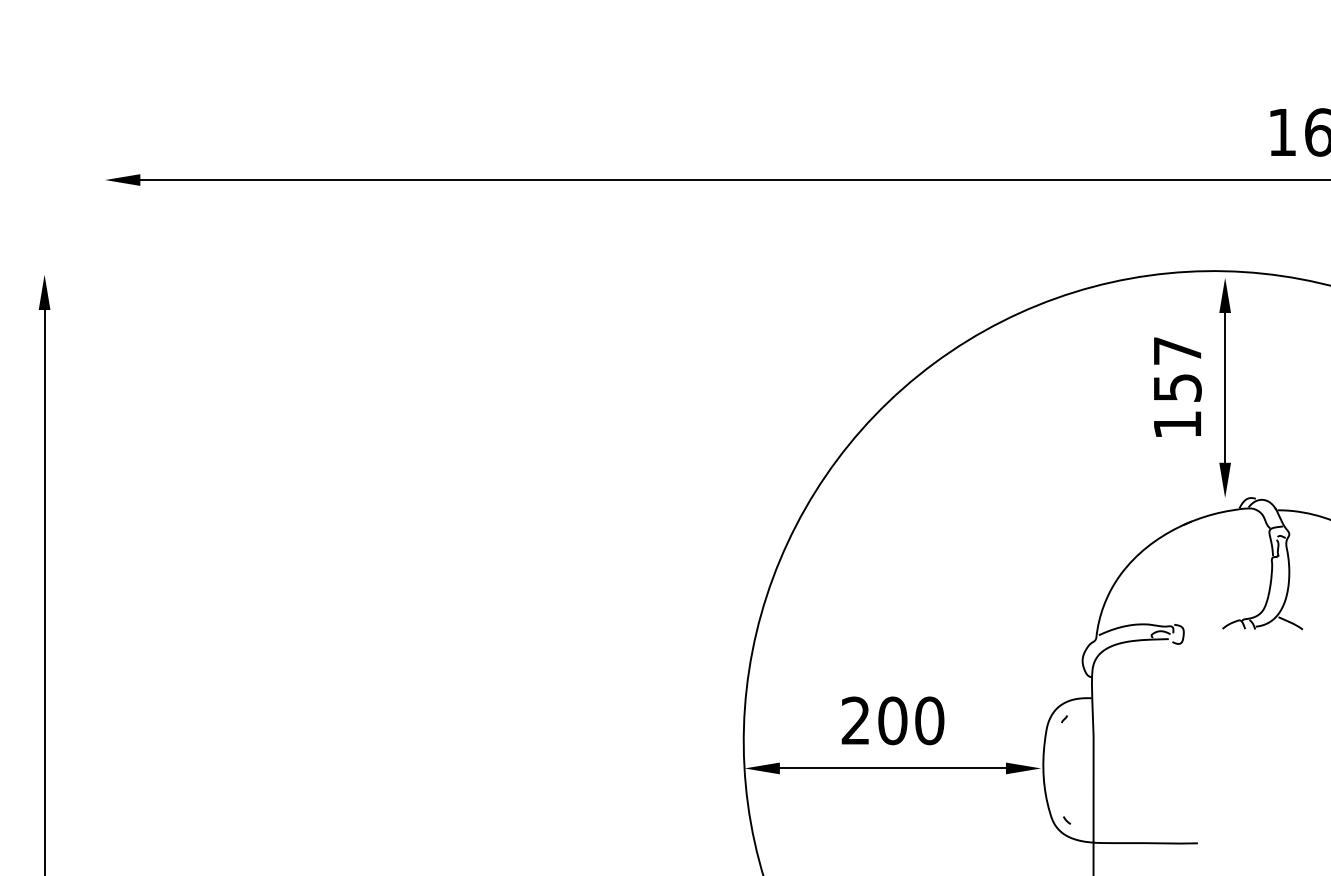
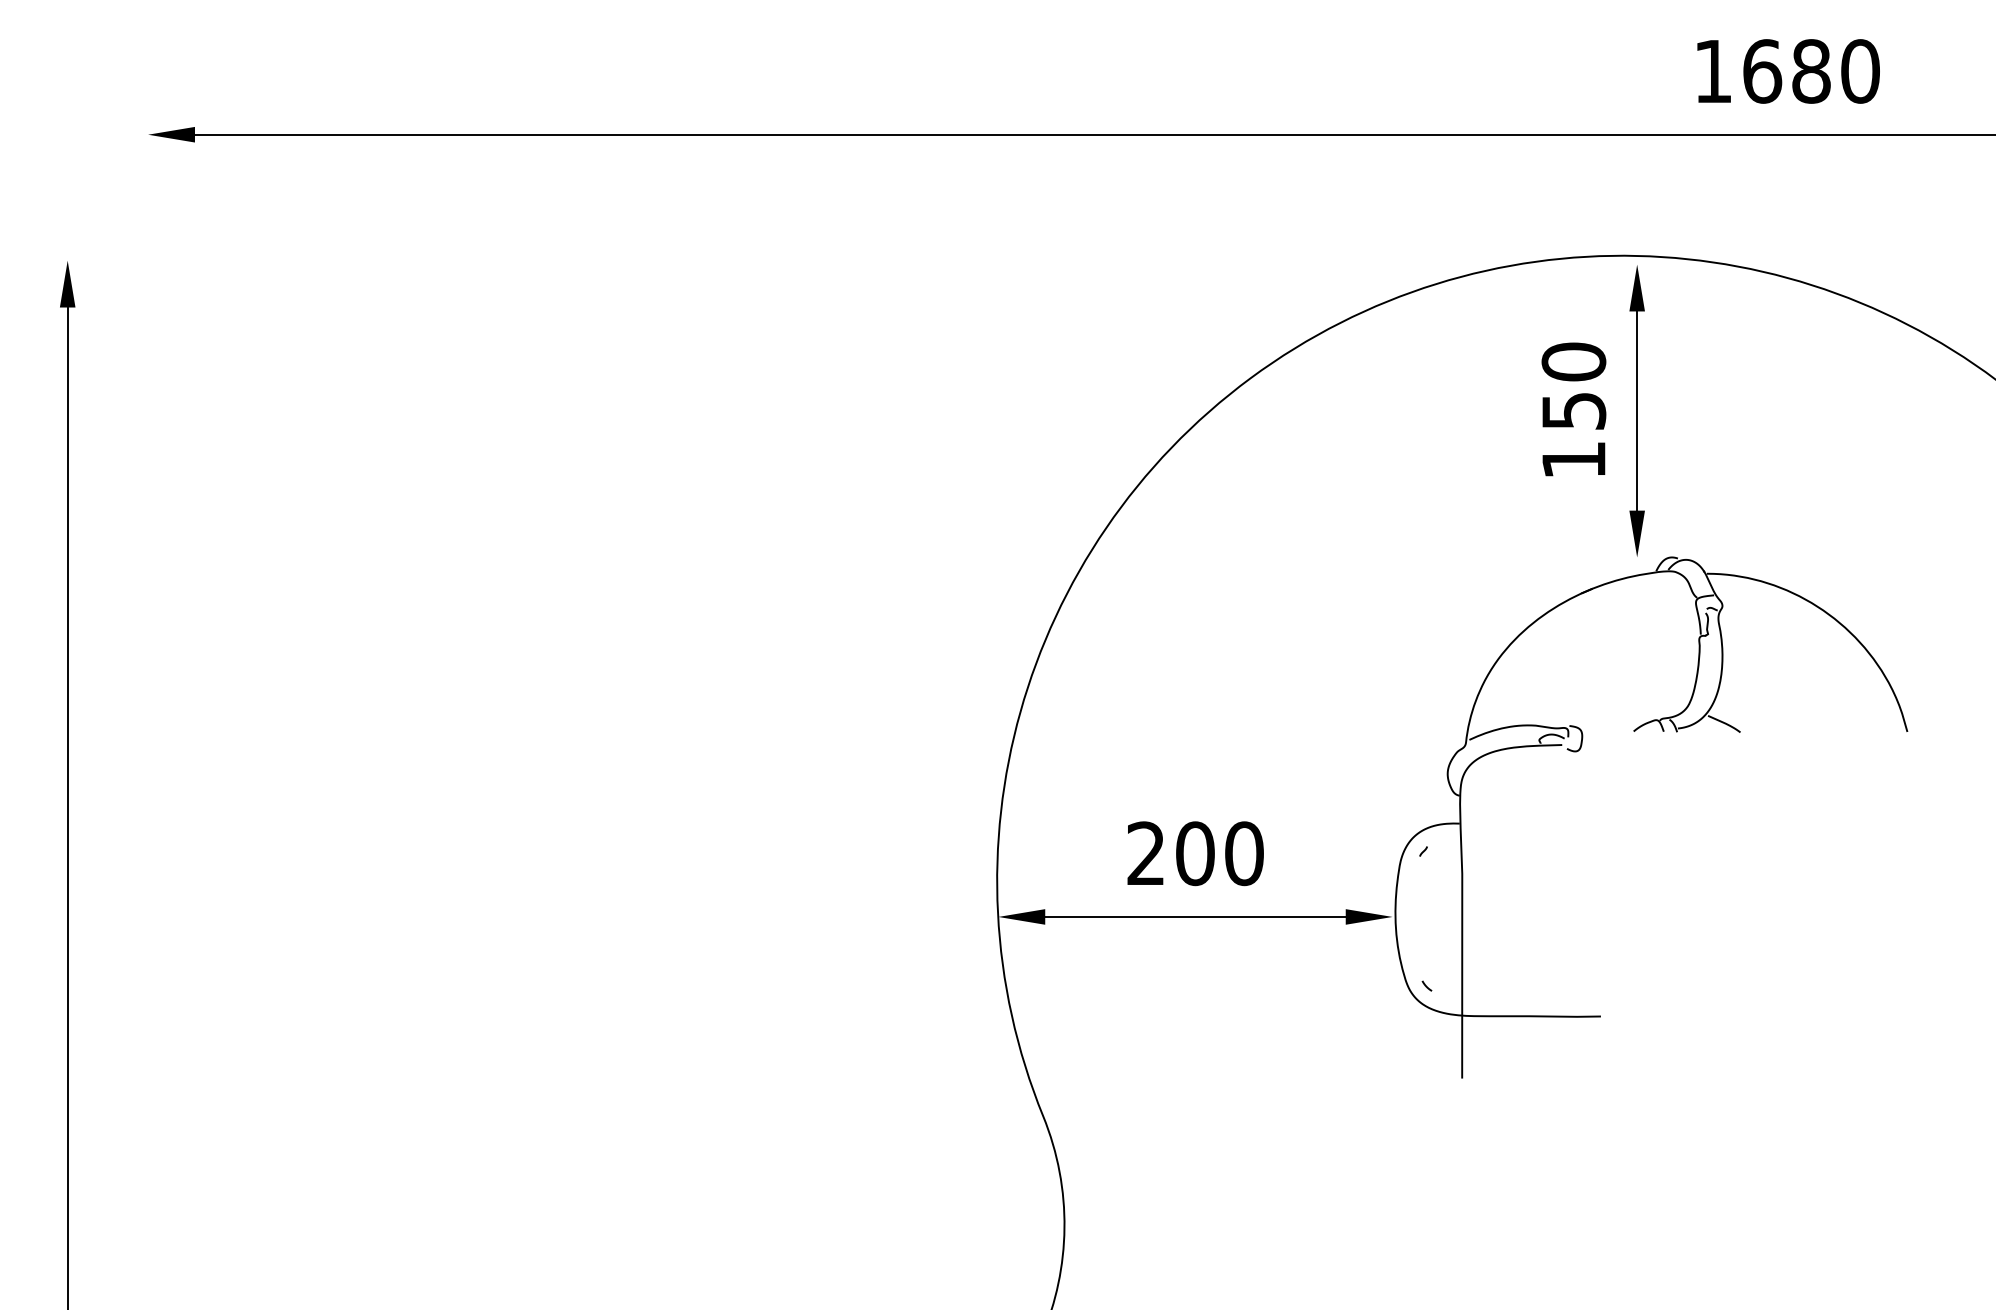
text: (1177, 350) -> (1573, 361), 157 -> 150

